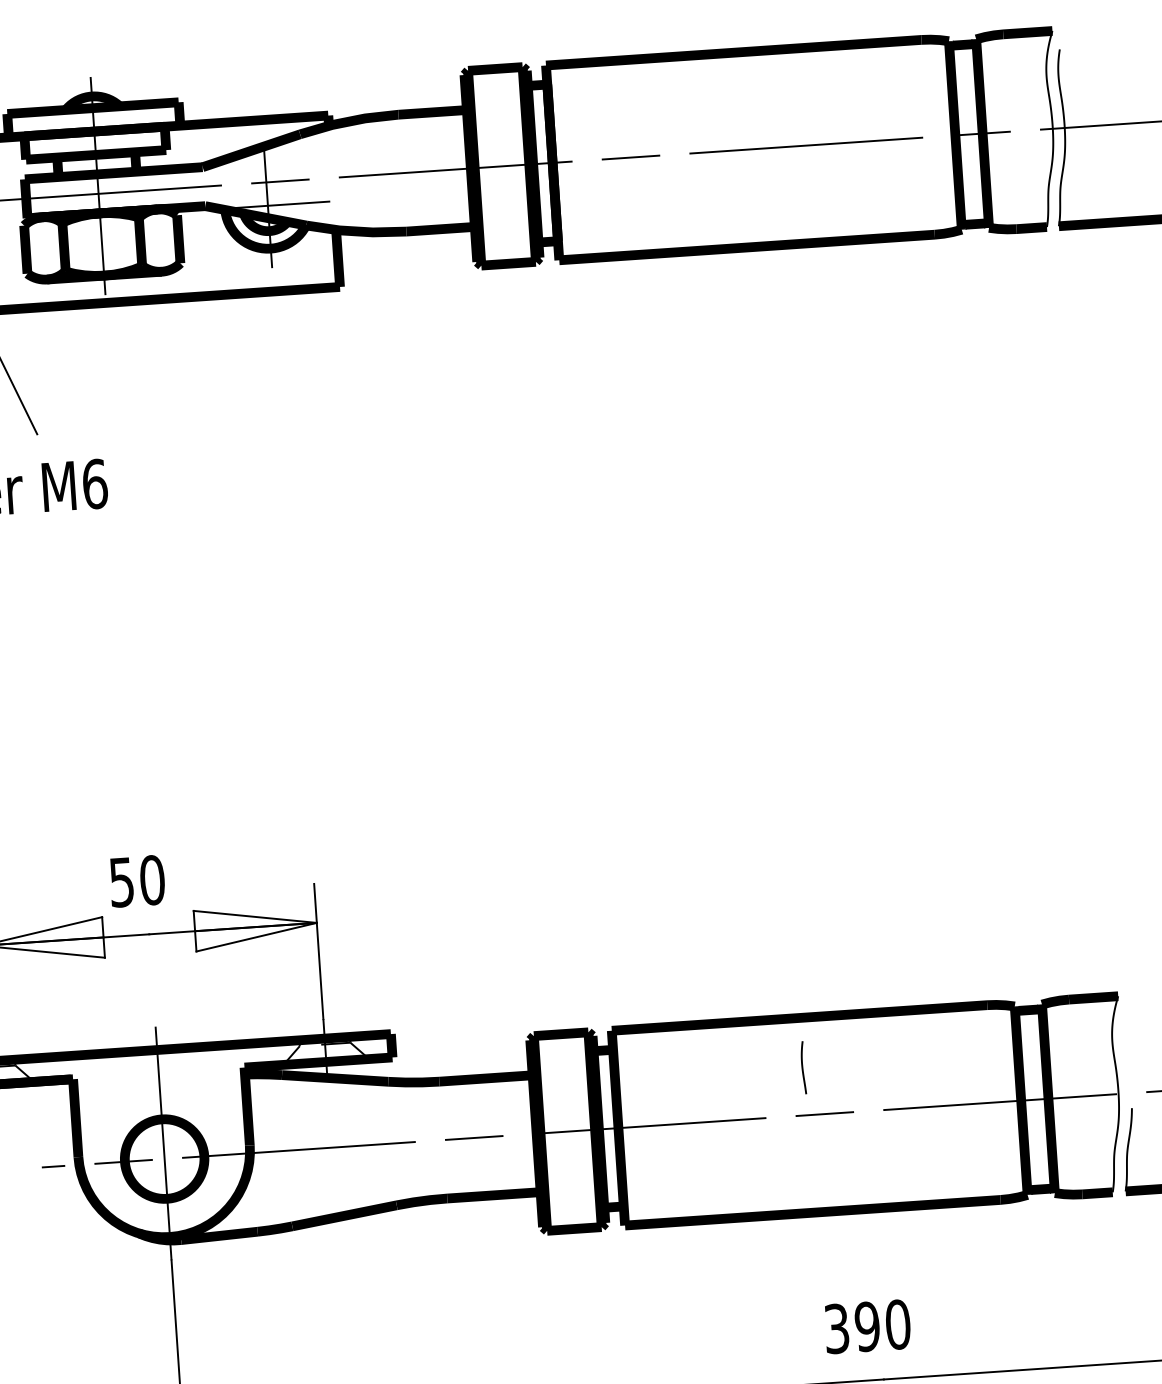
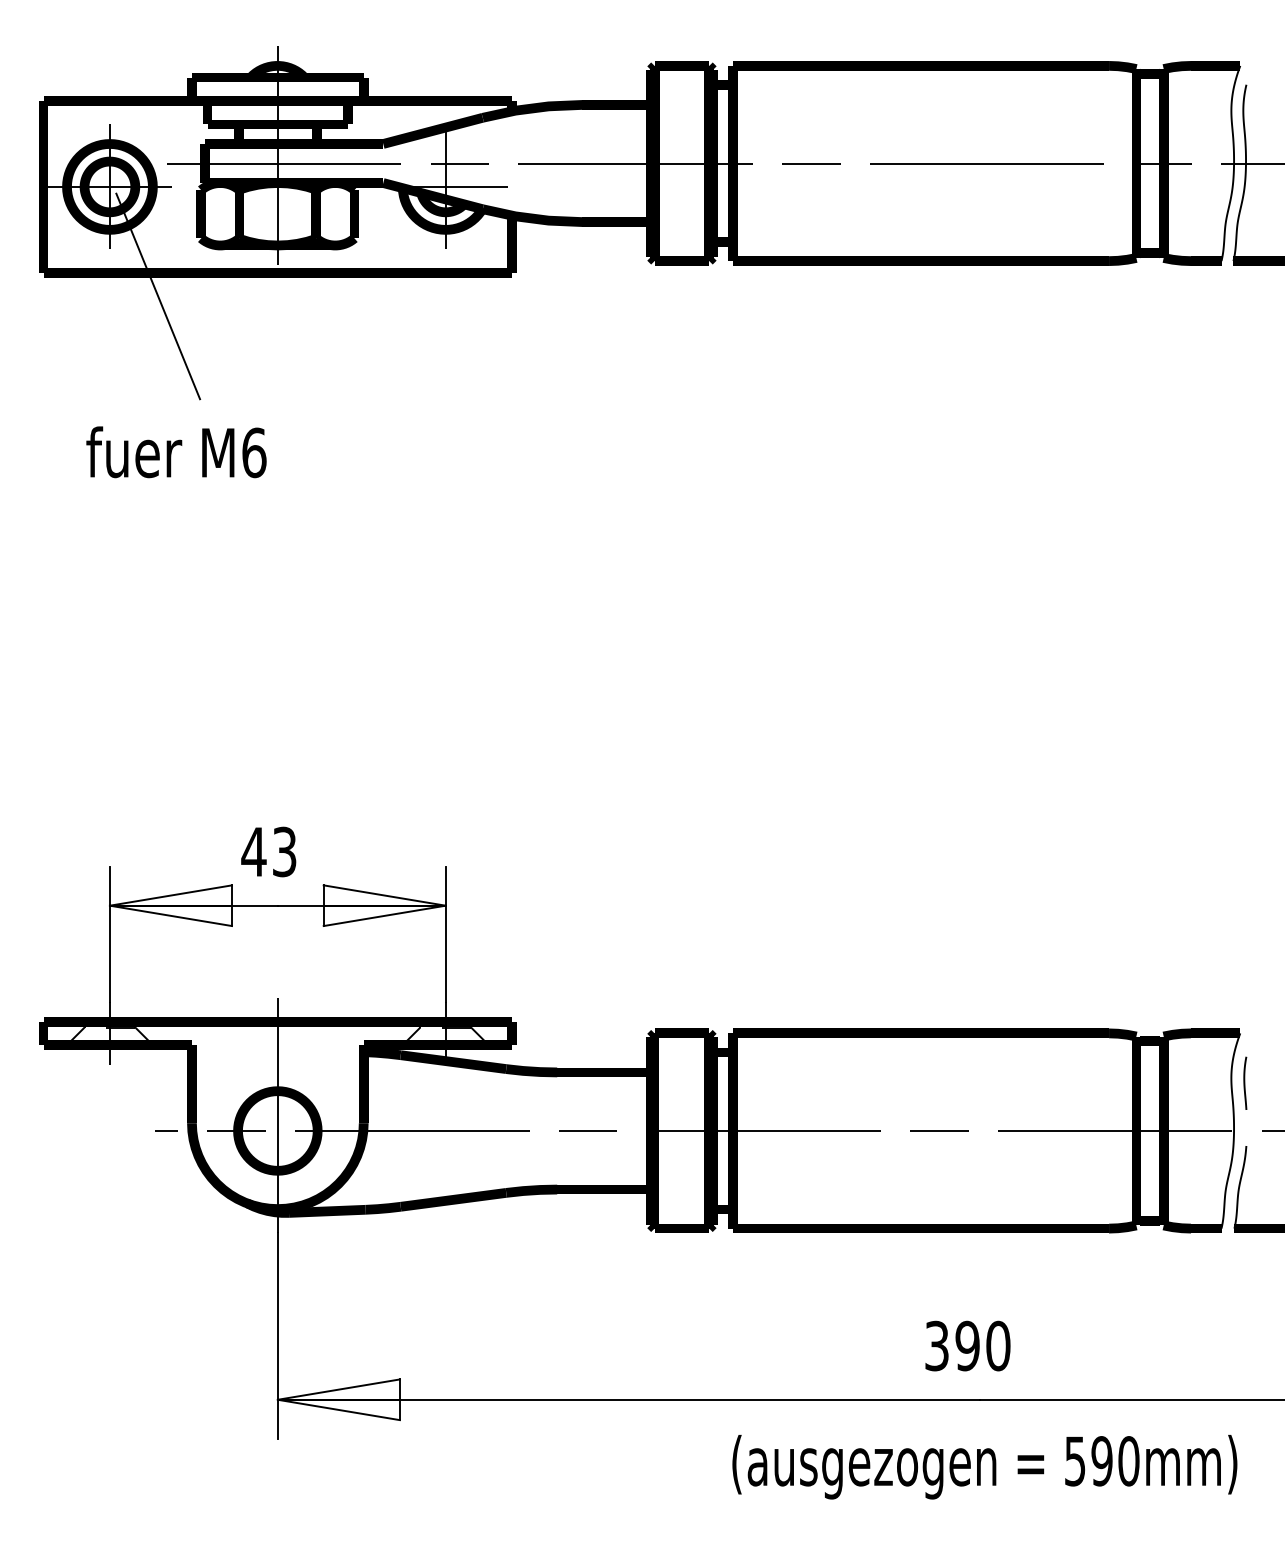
text: (136, 880) -> (268, 851), 50 -> 43
curve: (803, 1066) -> (1245, 1082), moved

